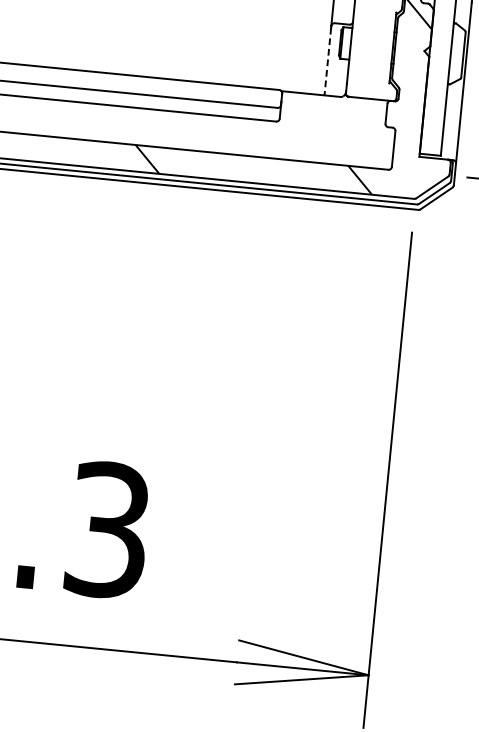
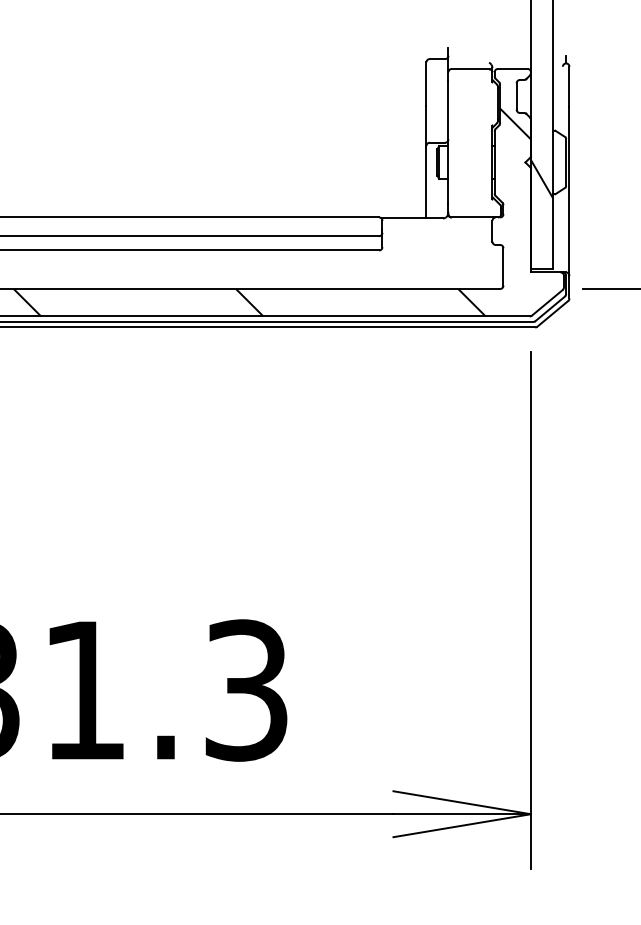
line: (327, 61) -> (426, 183), dashed -> solid
hatch: (438, 68) -> (541, 179), added

